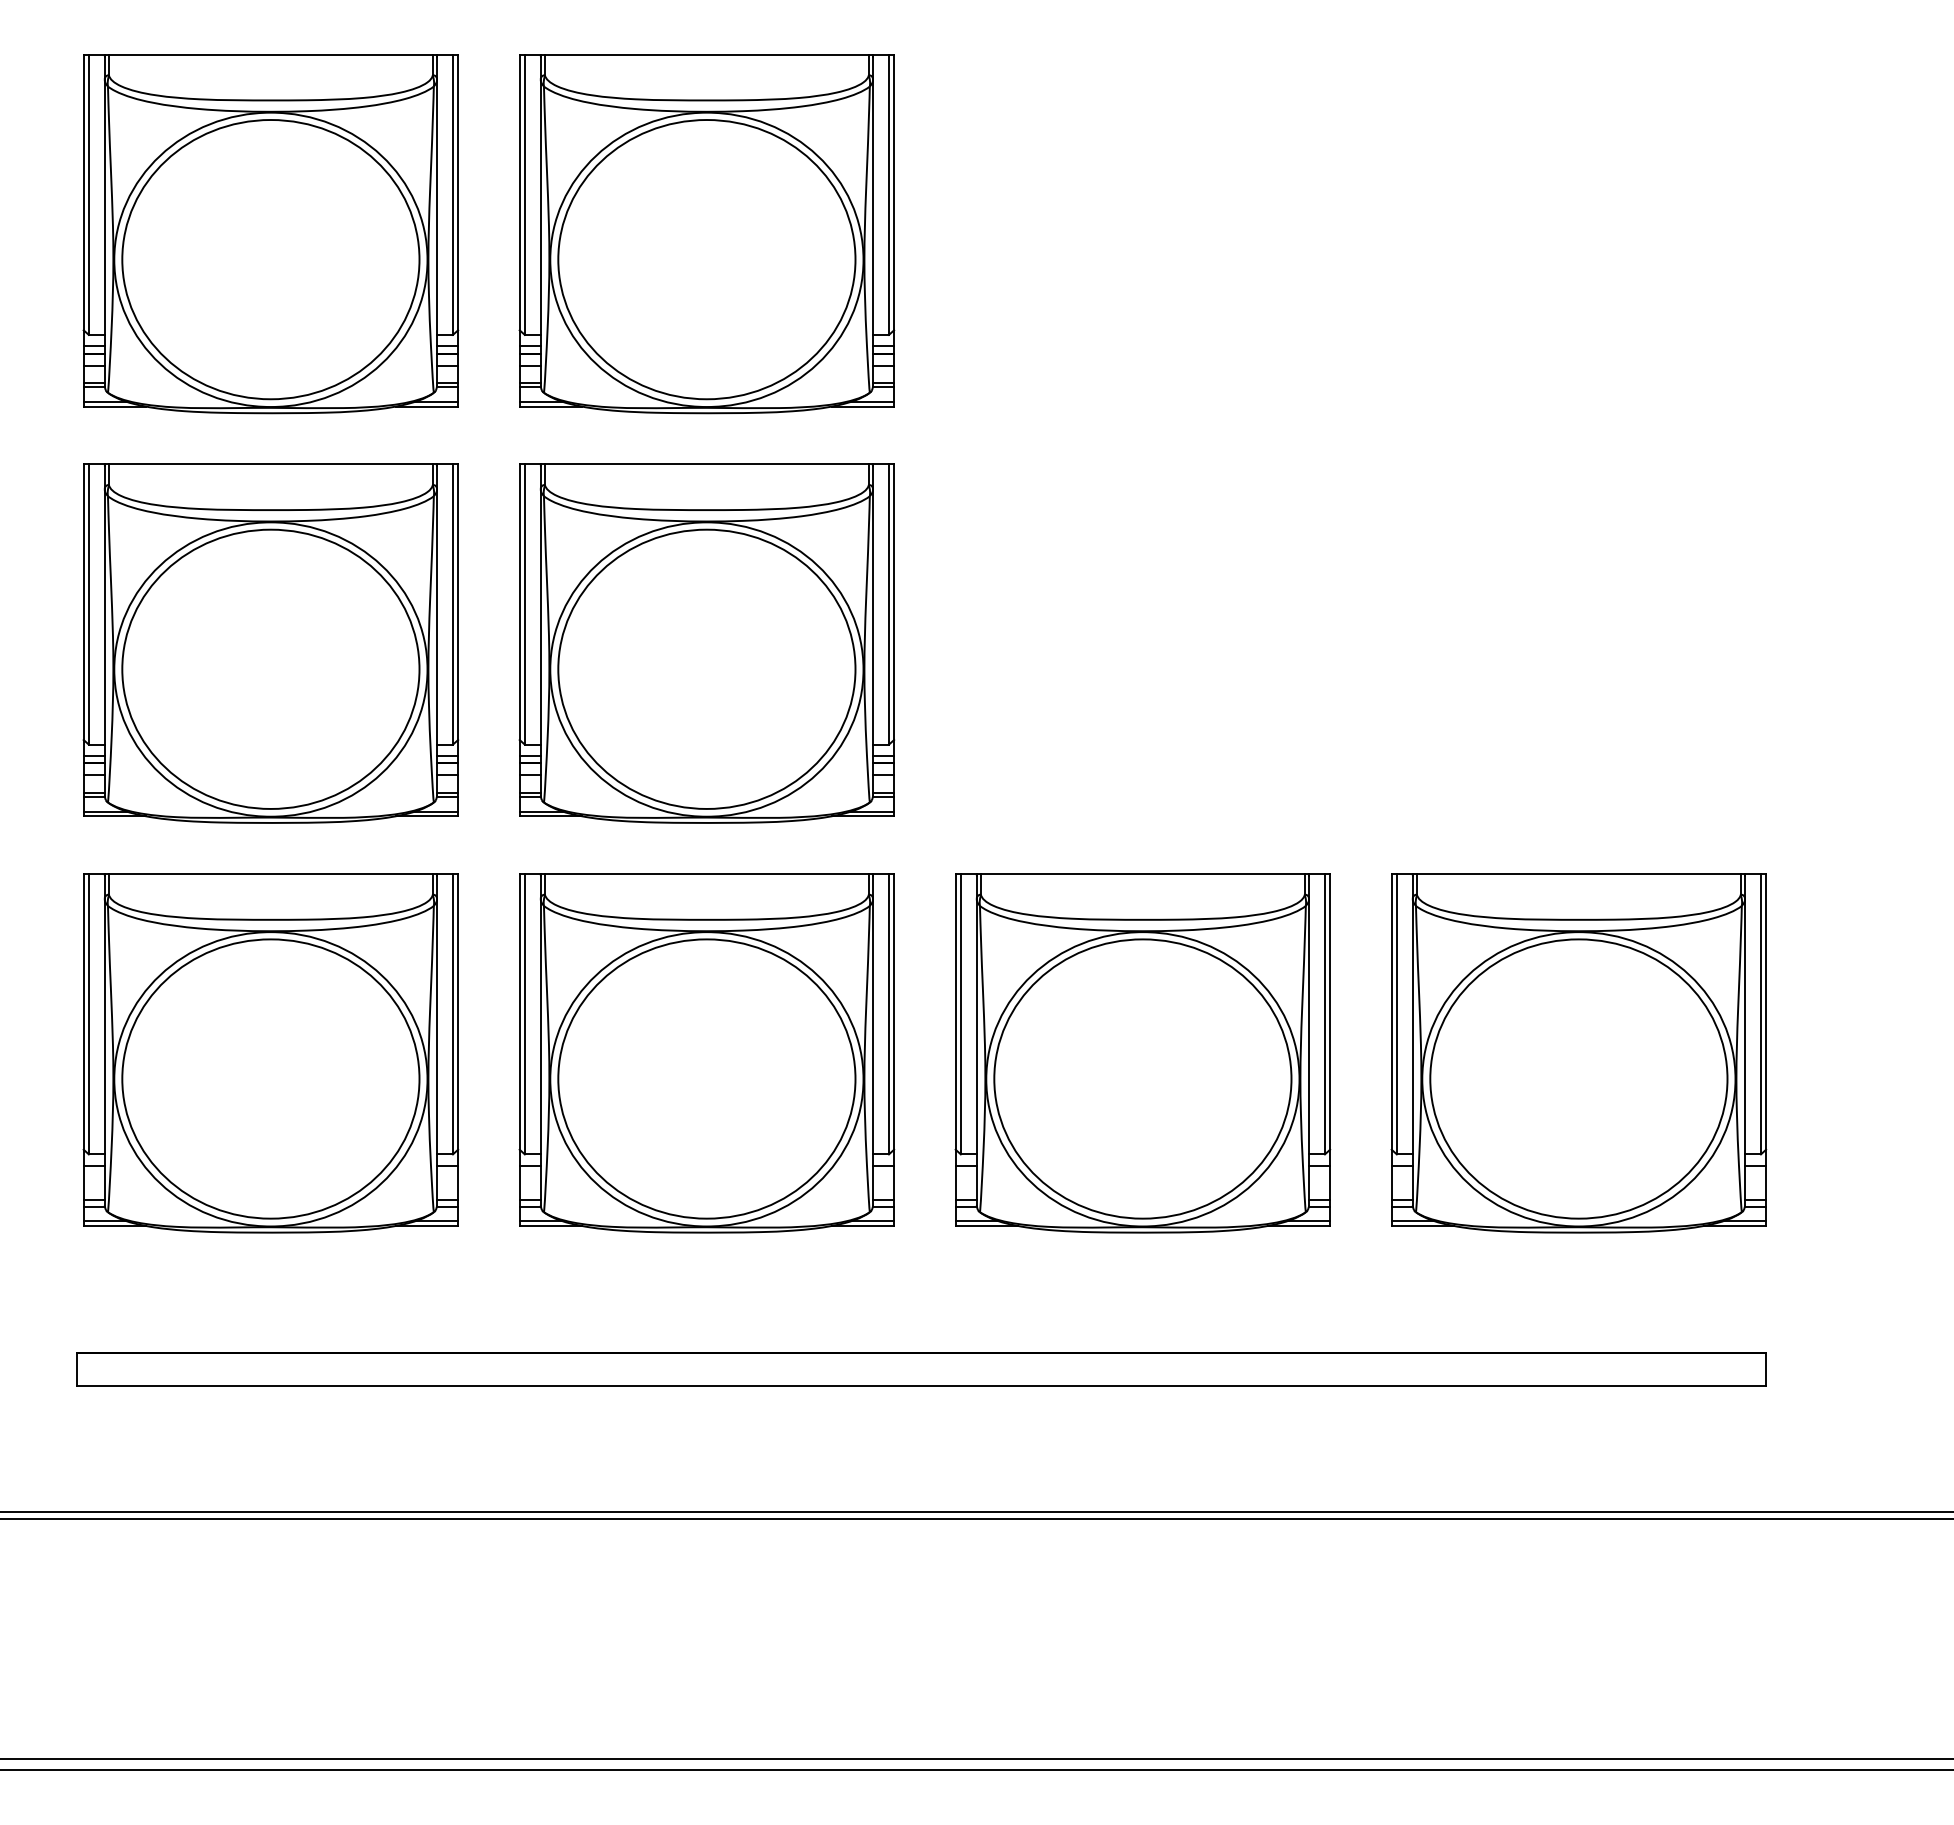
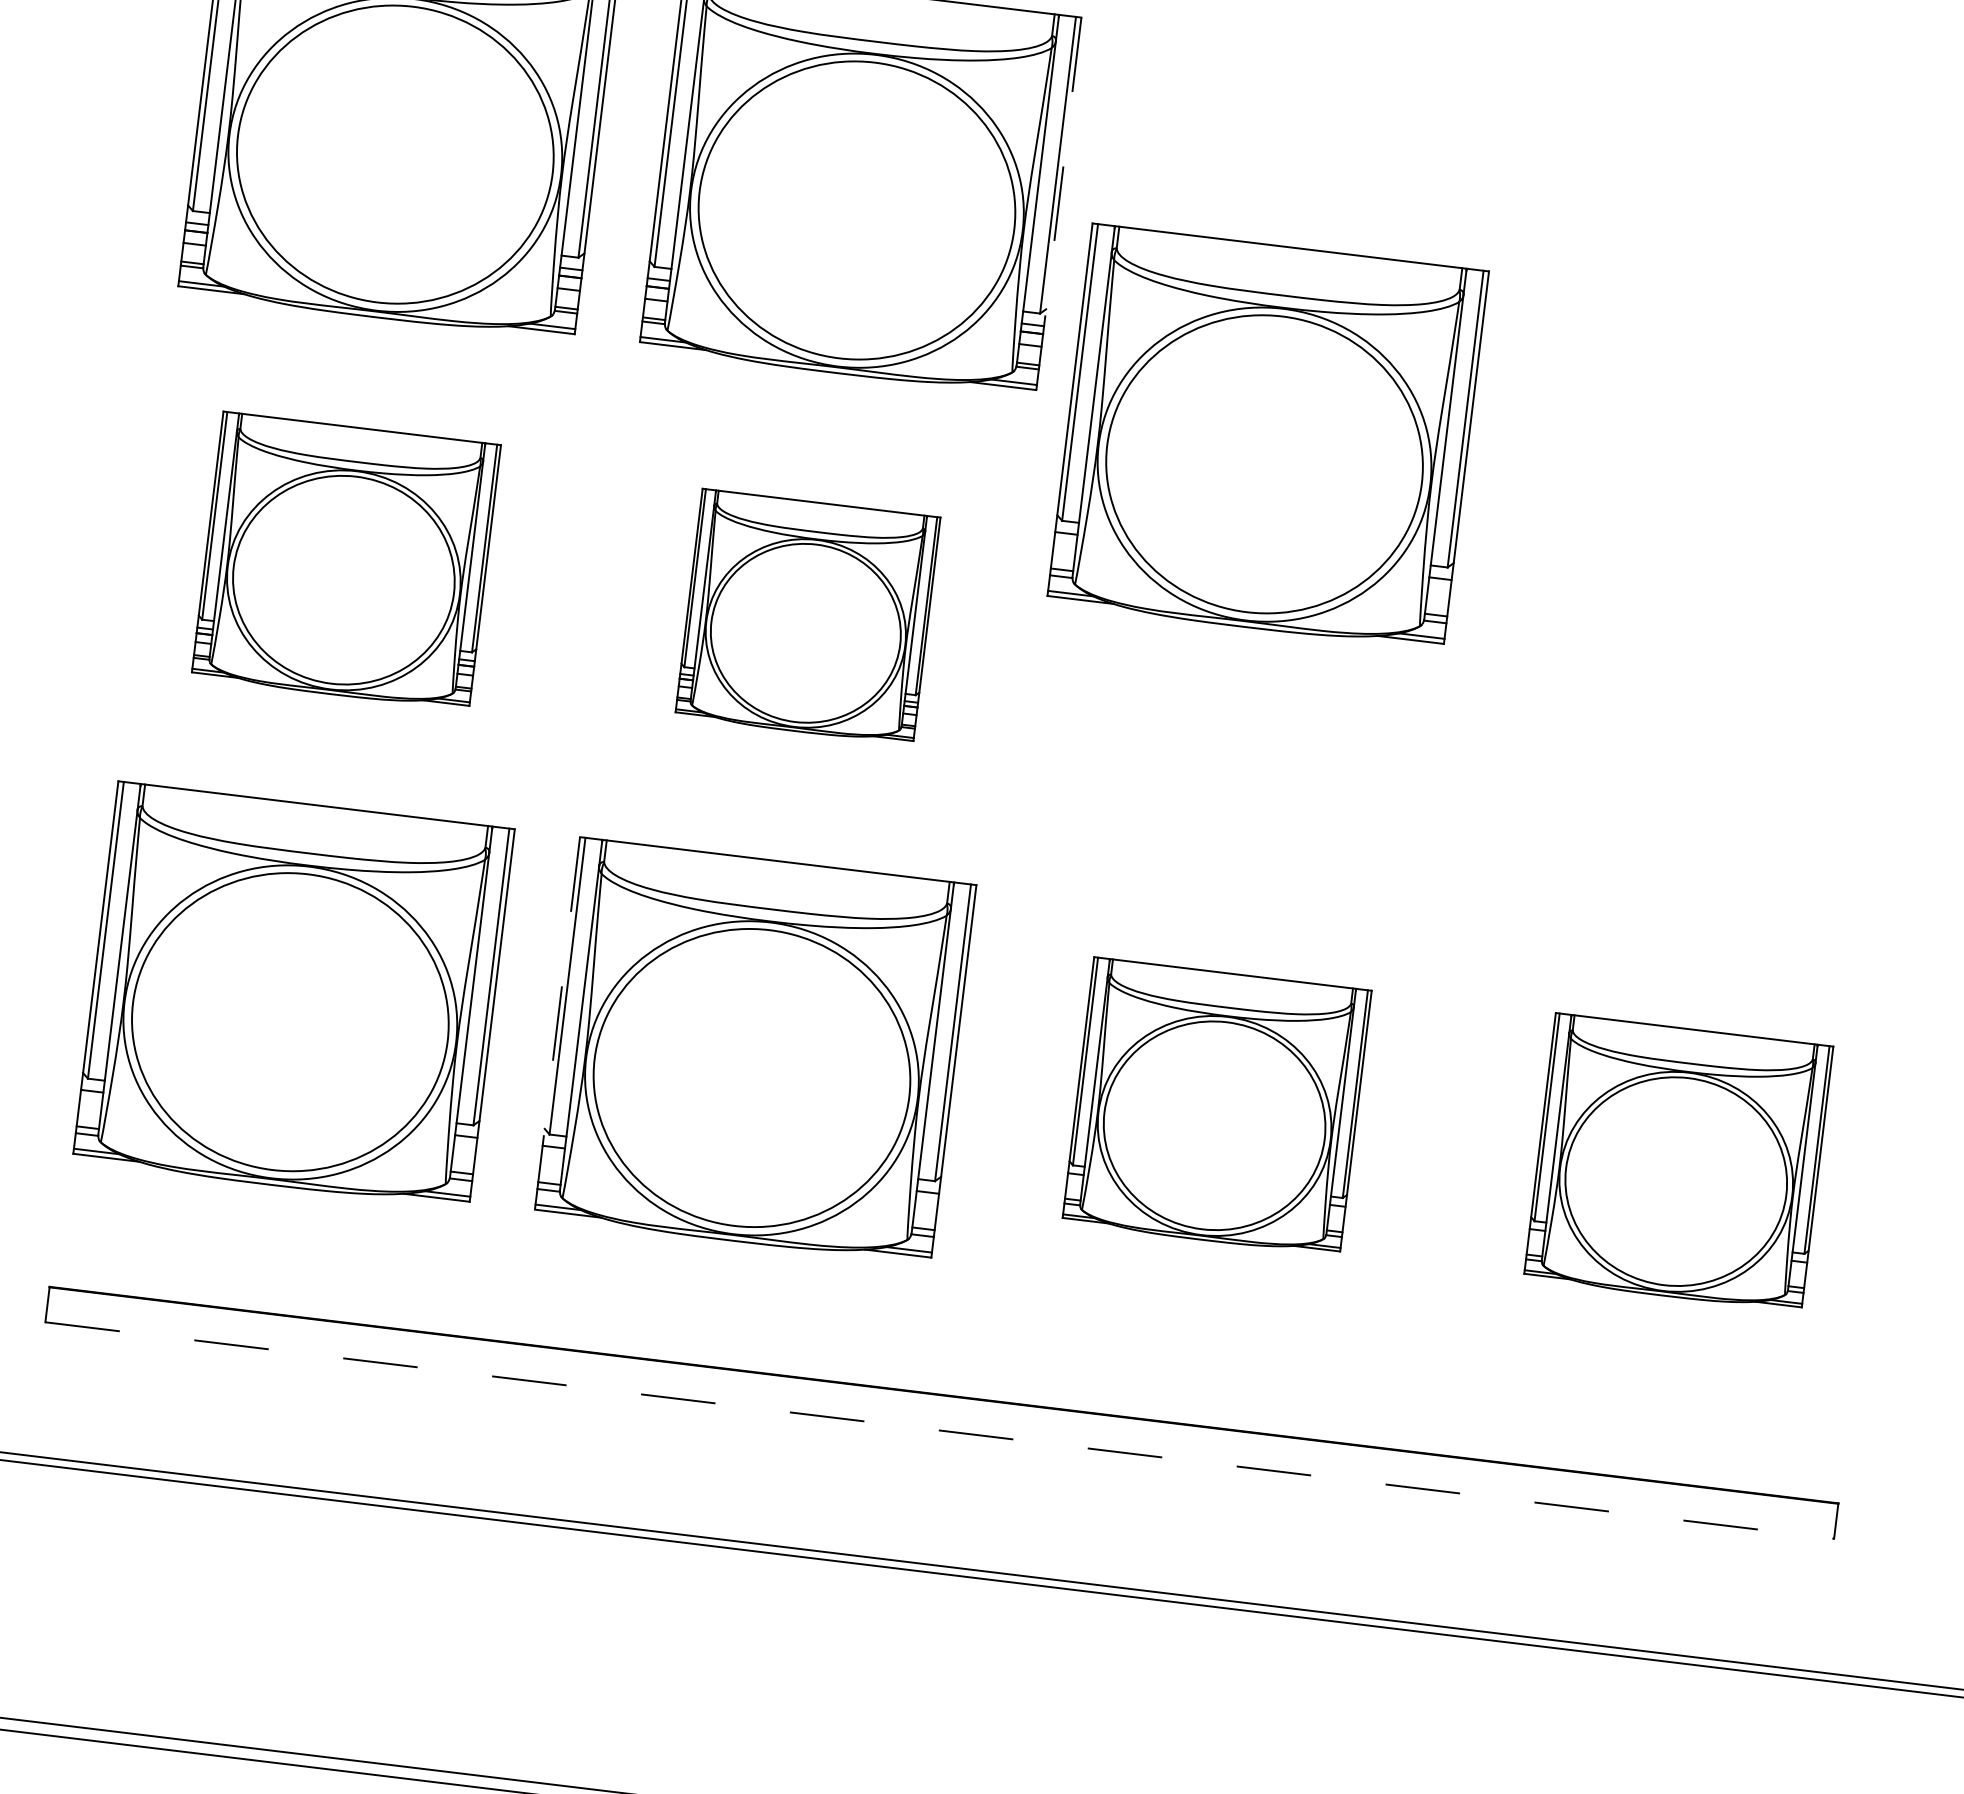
line: (894, 230) -> (1059, 203), solid -> dashed
part: (1114, 424) -> (1267, 437), added
part: (270, 643) -> (345, 560), size x0.7
part: (706, 643) -> (807, 616), size x0.6
line: (519, 1050) -> (557, 1023), solid -> dashed
part: (1142, 1053) -> (1216, 1106), size x0.7
part: (1578, 1053) -> (1678, 1162), size x0.7
line: (921, 1385) -> (939, 1430), solid -> dashed

